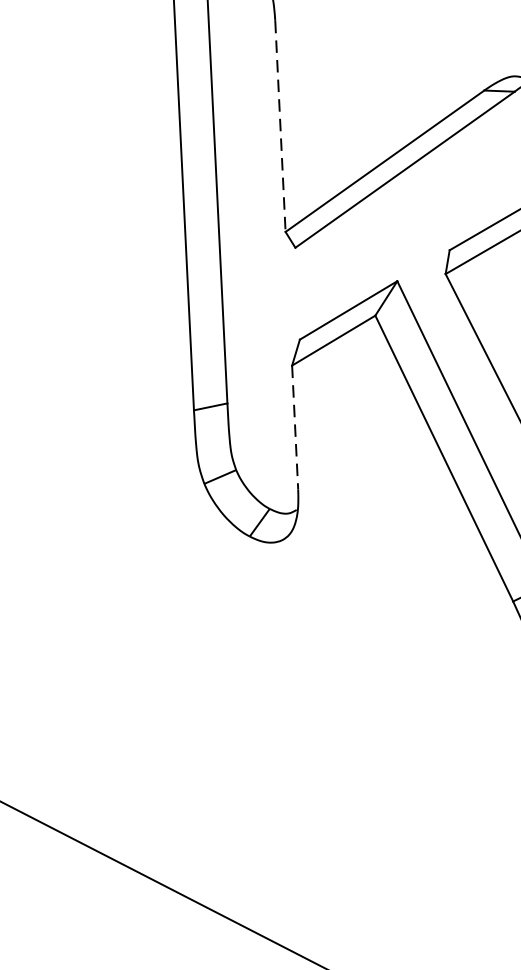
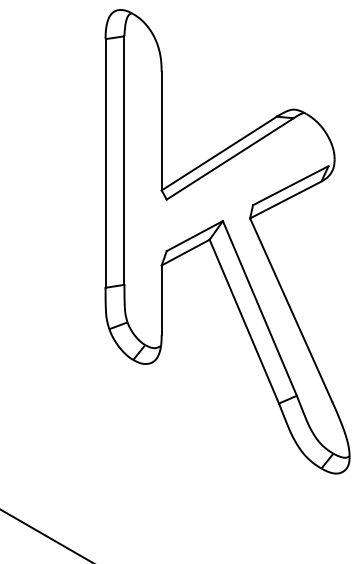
line: (280, 126) -> (161, 131), dashed -> solid
line: (294, 428) -> (161, 300), dashed -> solid

